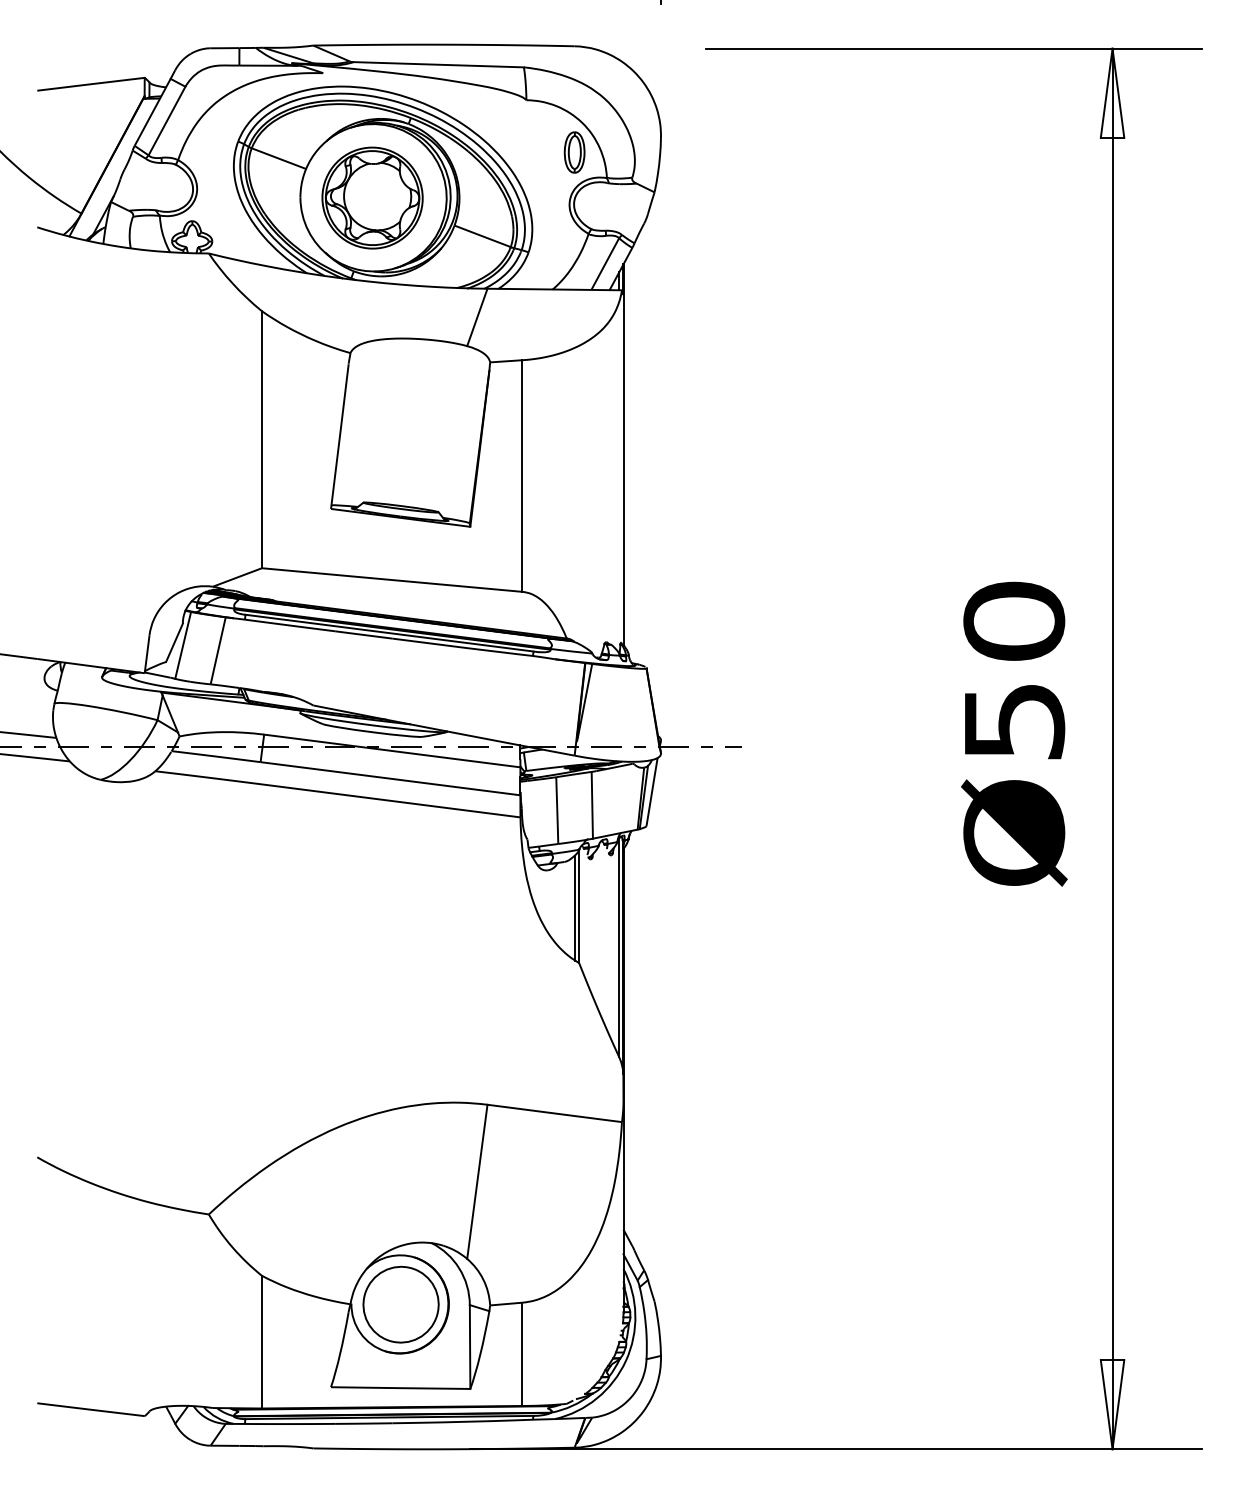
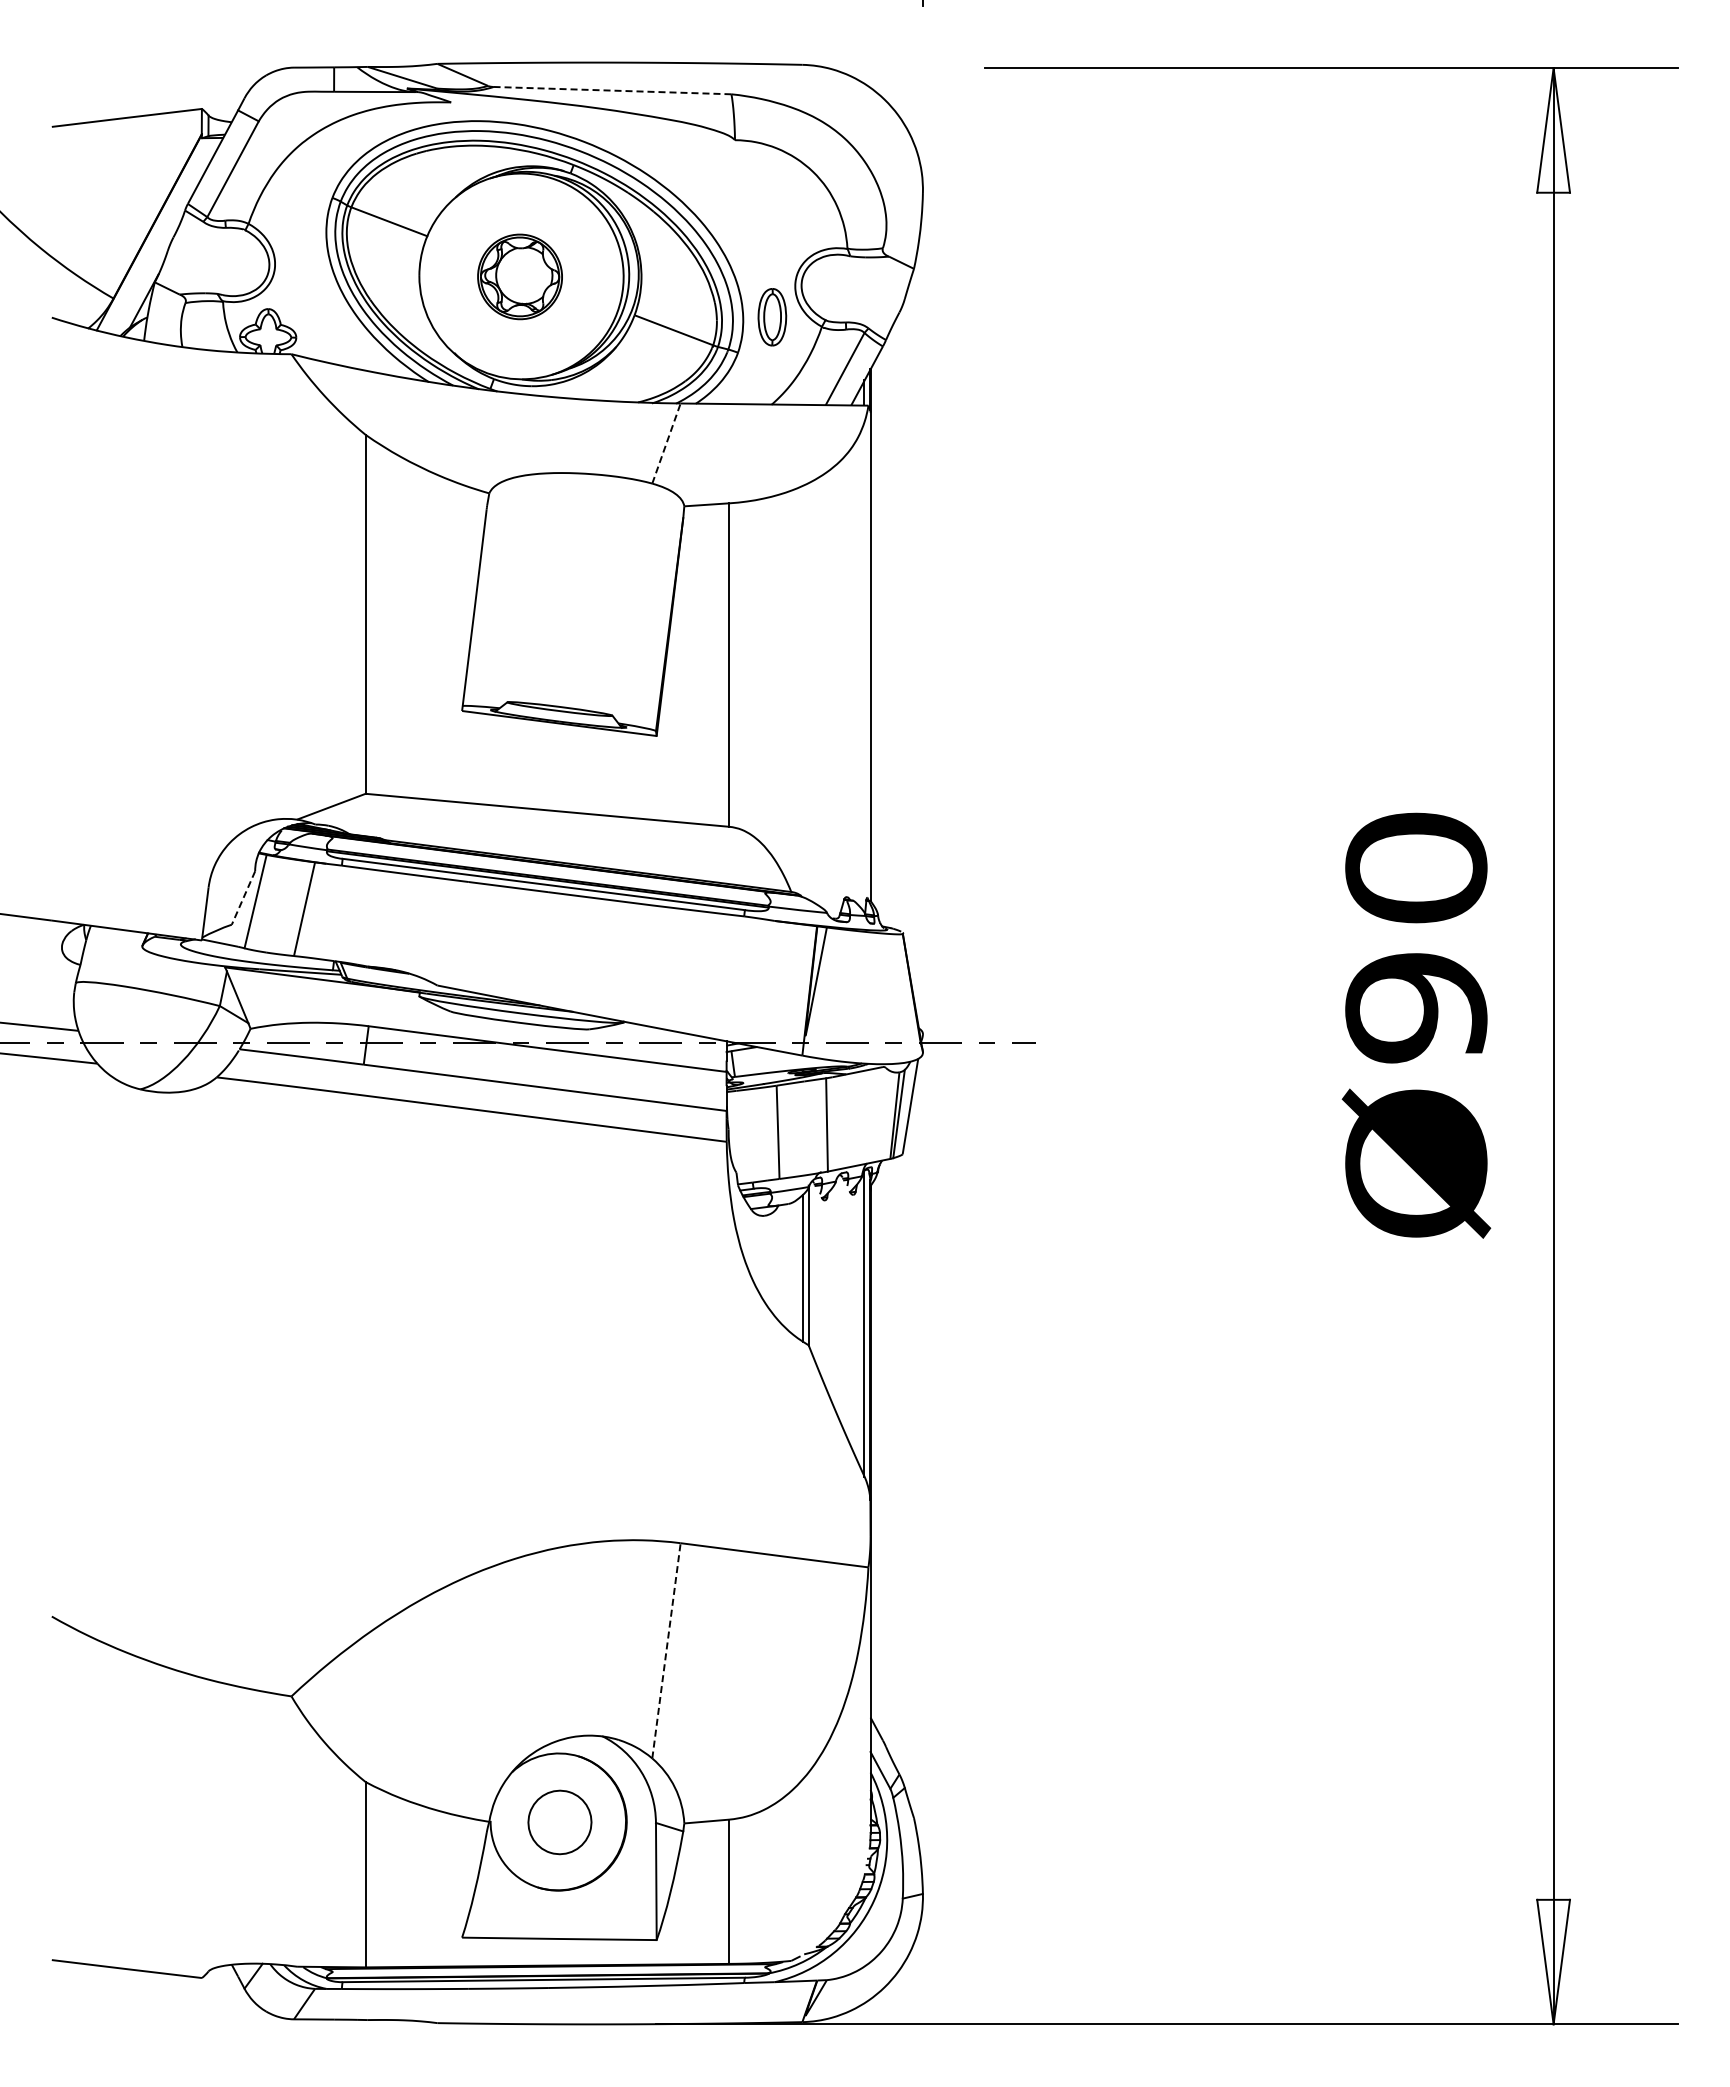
line: (438, 64) -> (612, 90), solid -> dashed
part: (574, 152) -> (772, 317), moved
part: (372, 197) -> (519, 276), size x0.6
line: (477, 317) -> (666, 443), solid -> dashed
line: (174, 643) -> (243, 898), solid -> dashed
text: (1014, 721) -> (1416, 1008), Ø50 -> Ø90
line: (477, 1181) -> (666, 1650), solid -> dashed
part: (400, 1304) -> (559, 1822), size x0.6

